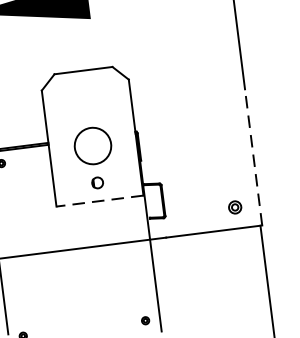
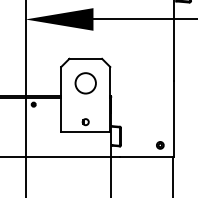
circle: (92, 146) -> (85, 83), moved
line: (254, 156) -> (174, 118), dashed -> solid
line: (99, 201) -> (85, 132), dashed -> solid

